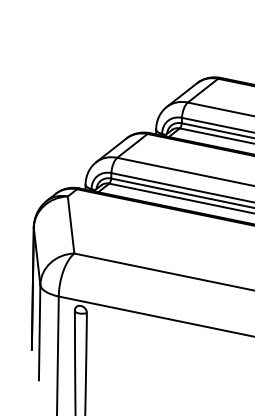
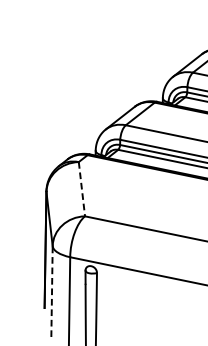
line: (71, 225) -> (82, 189), solid -> dashed
line: (39, 332) -> (51, 291), solid -> dashed

